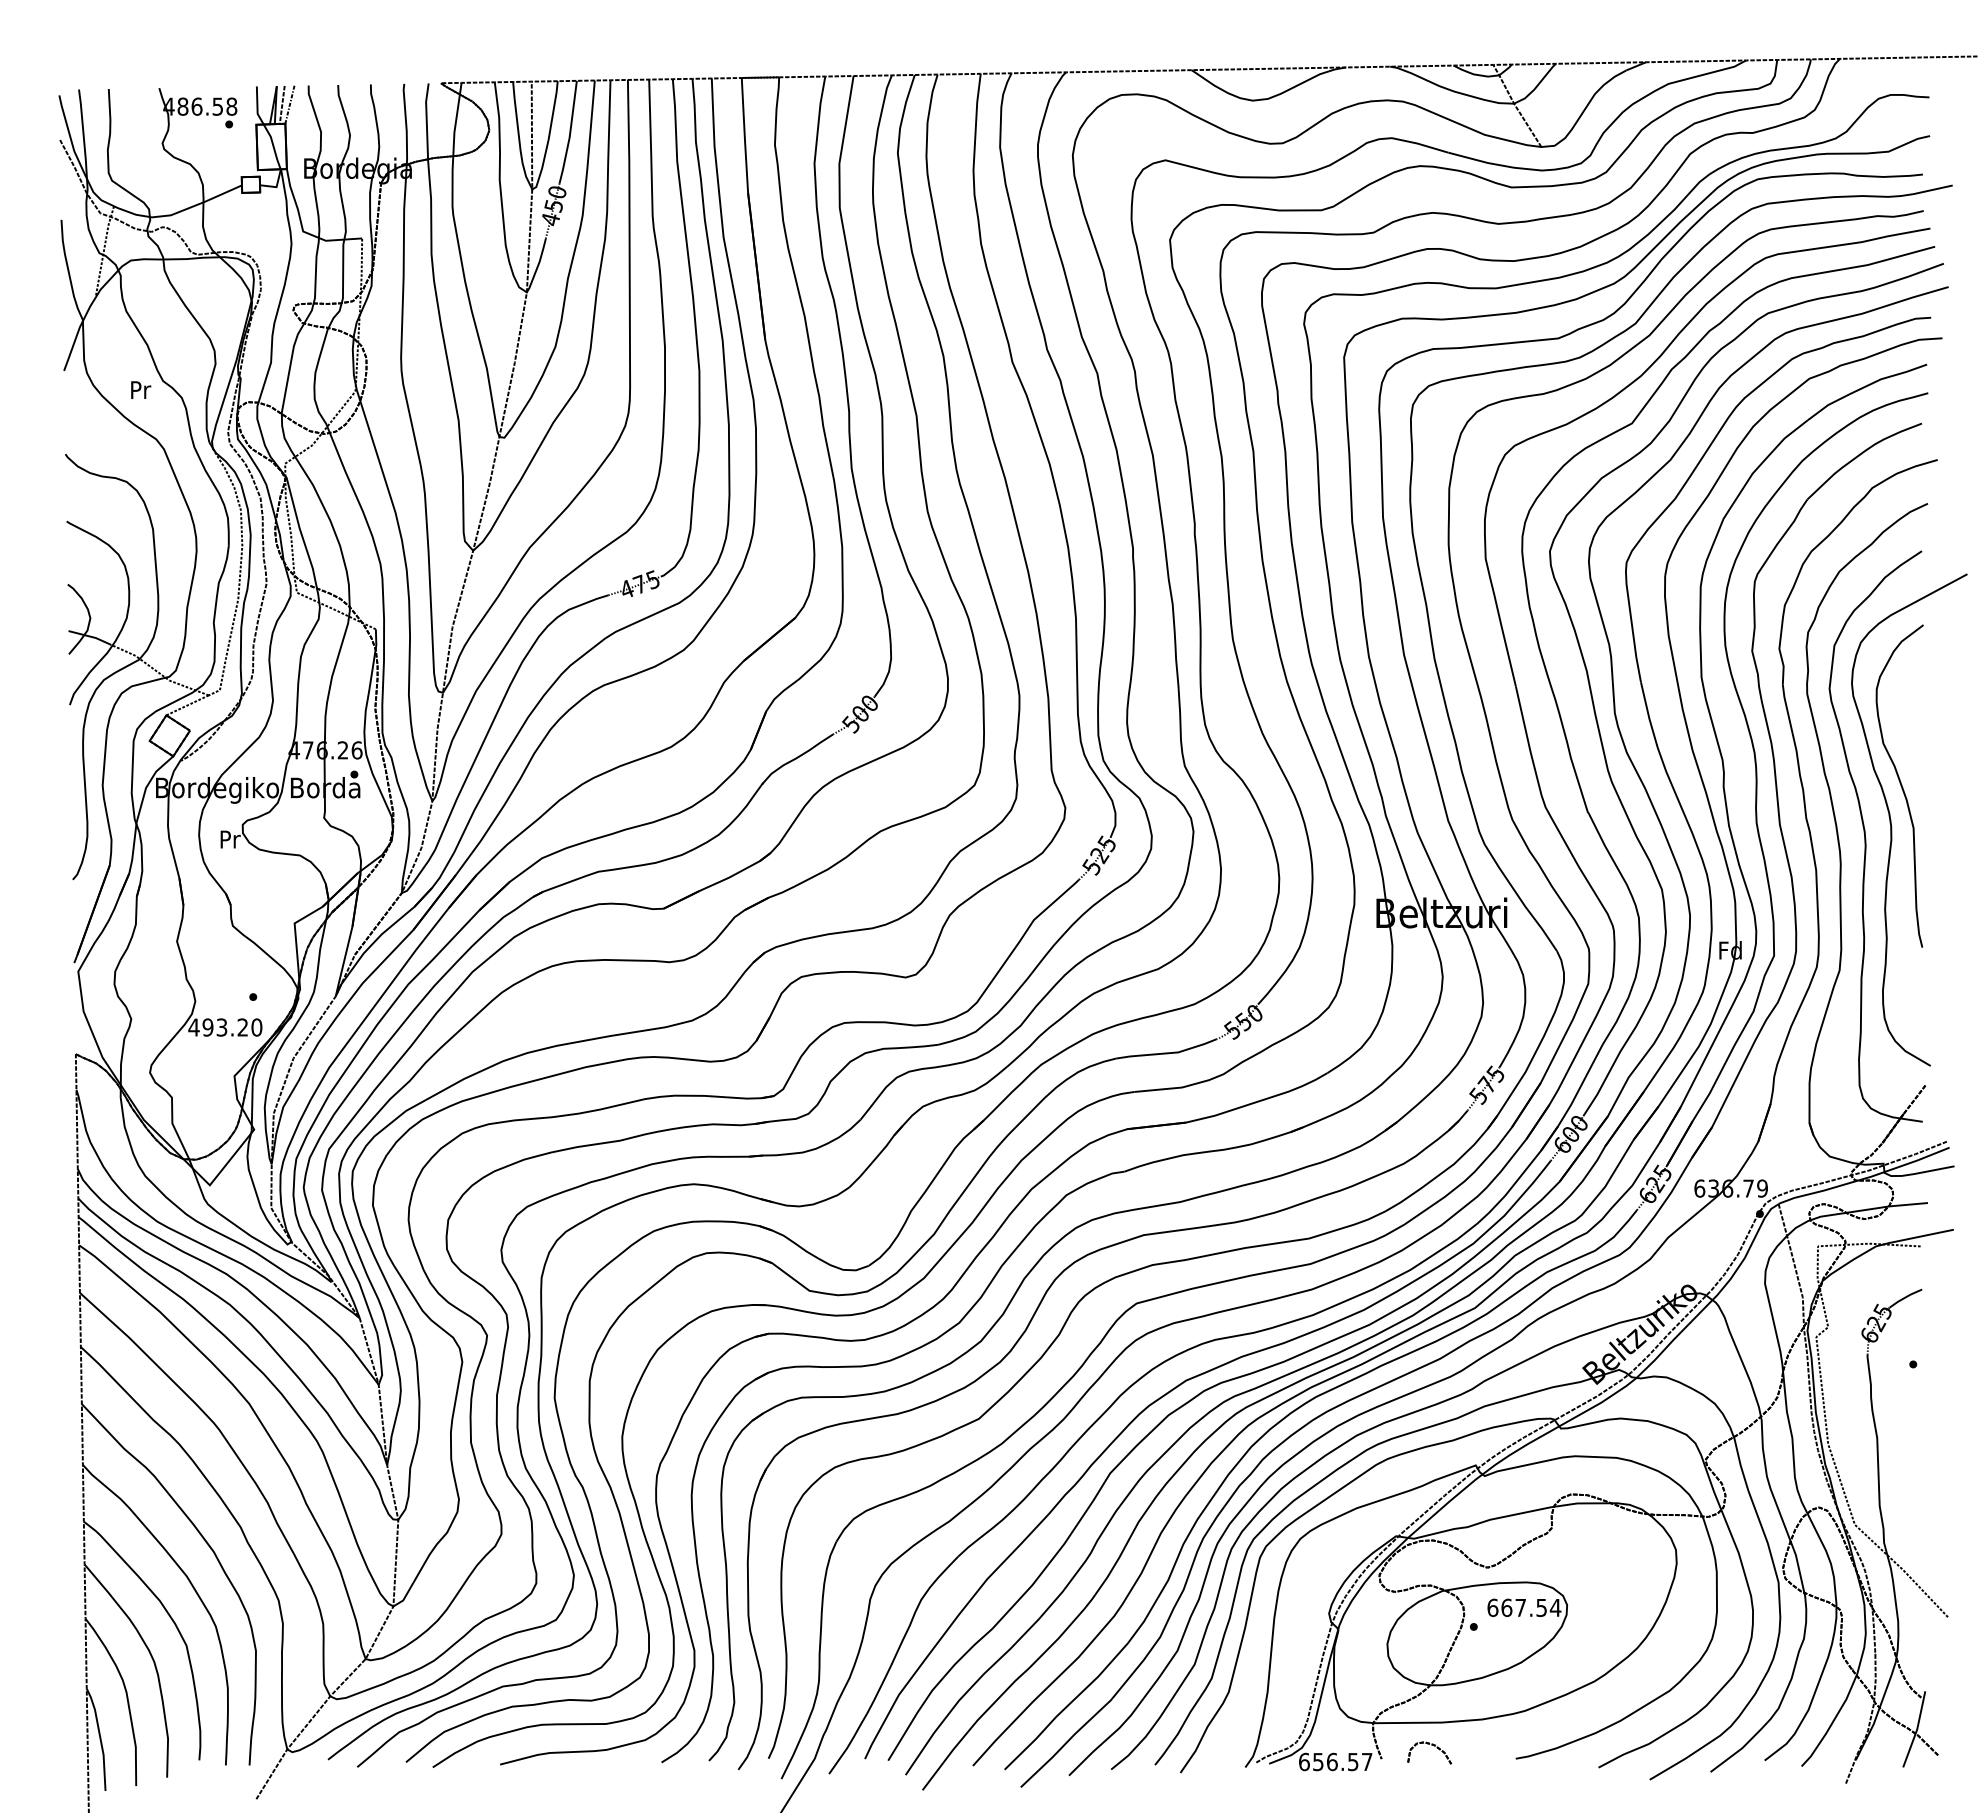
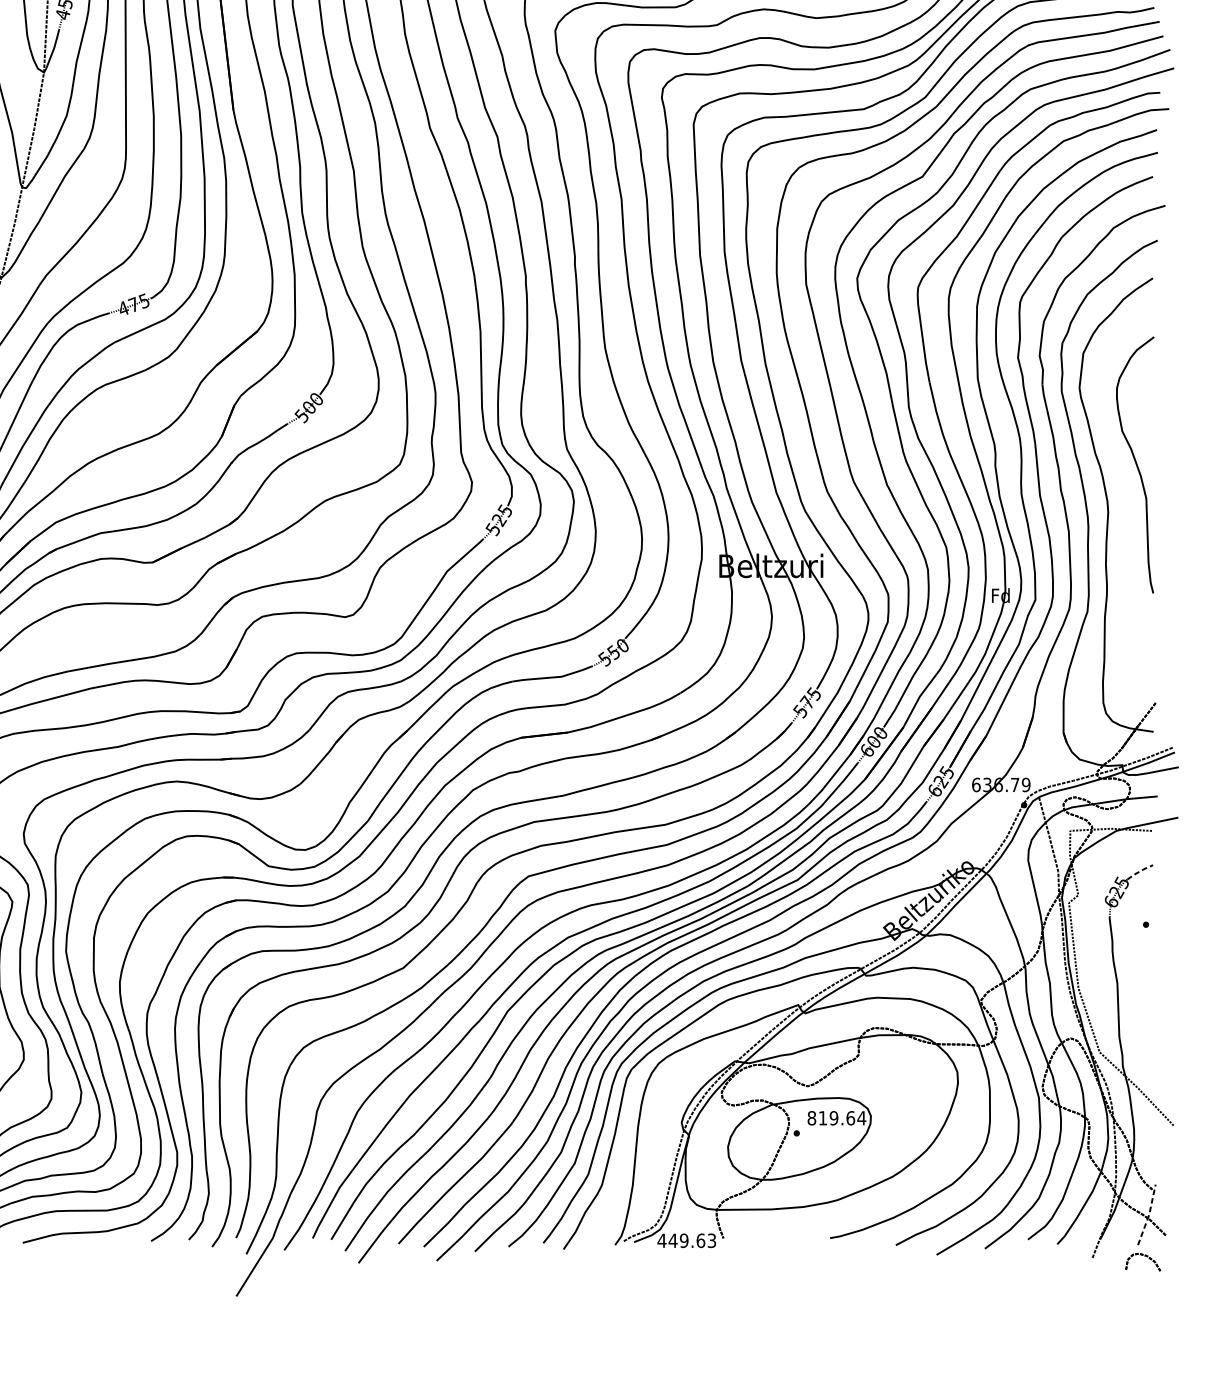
curve: (1891, 819) -> (1128, 491), removed
line: (1905, 1297) -> (1139, 871), solid -> dashed
text: (1517, 1607) -> (831, 1117), 667.54 -> 819.64
line: (1917, 1729) -> (1149, 1214), solid -> dashed
part: (1431, 1745) -> (1144, 1256), moved
text: (1335, 1761) -> (686, 1240), 656.57 -> 449.63

